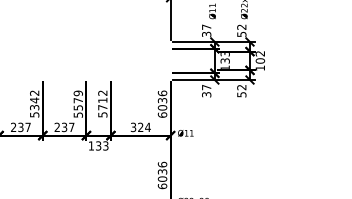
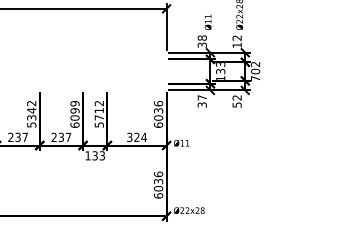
text: (205, 26) -> (201, 37), 37 -> 38
text: (241, 33) -> (236, 44), 52 -> 12
text: (260, 67) -> (255, 78), 102 -> 702
text: (77, 107) -> (74, 117), 5579 -> 6099

